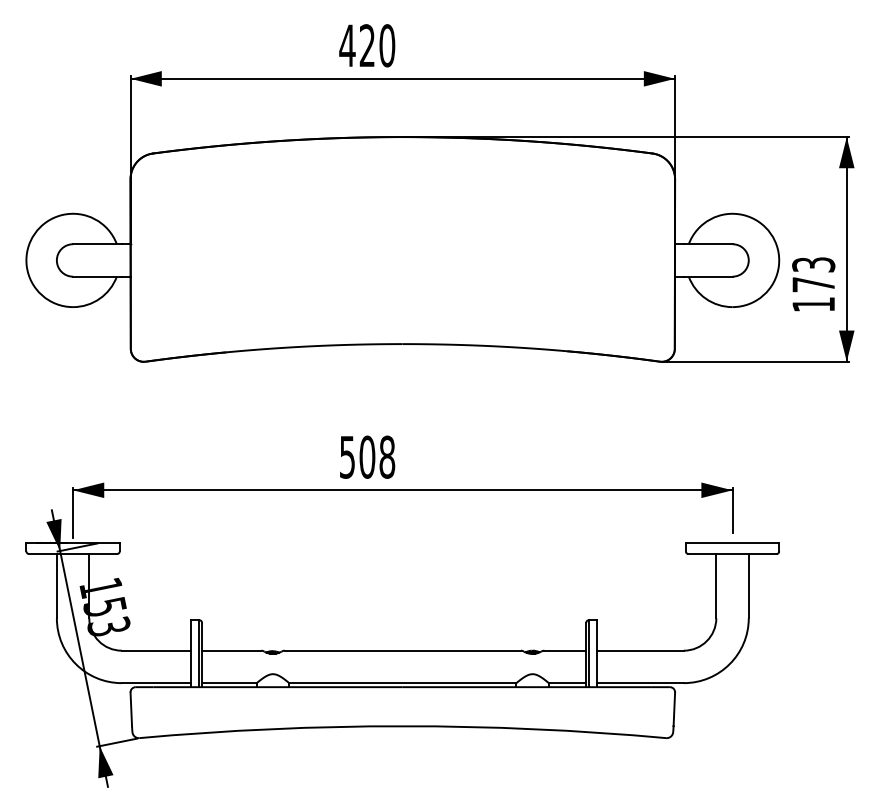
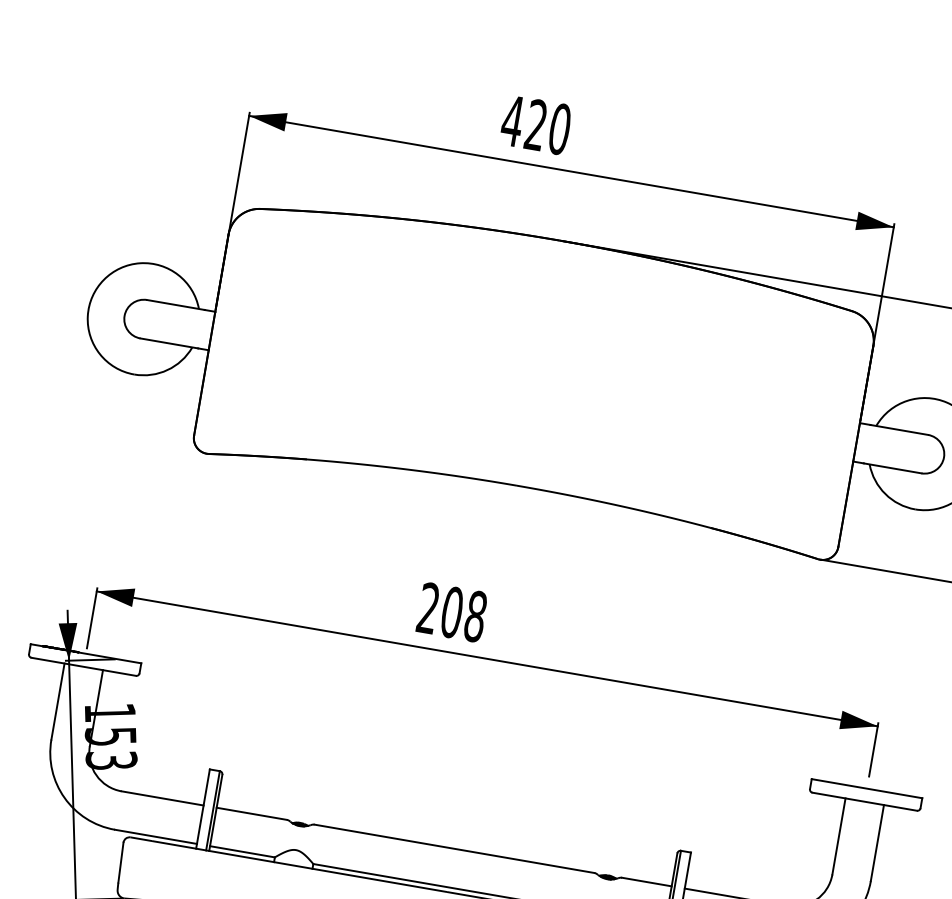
text: (347, 456) -> (428, 607), 508 -> 208

